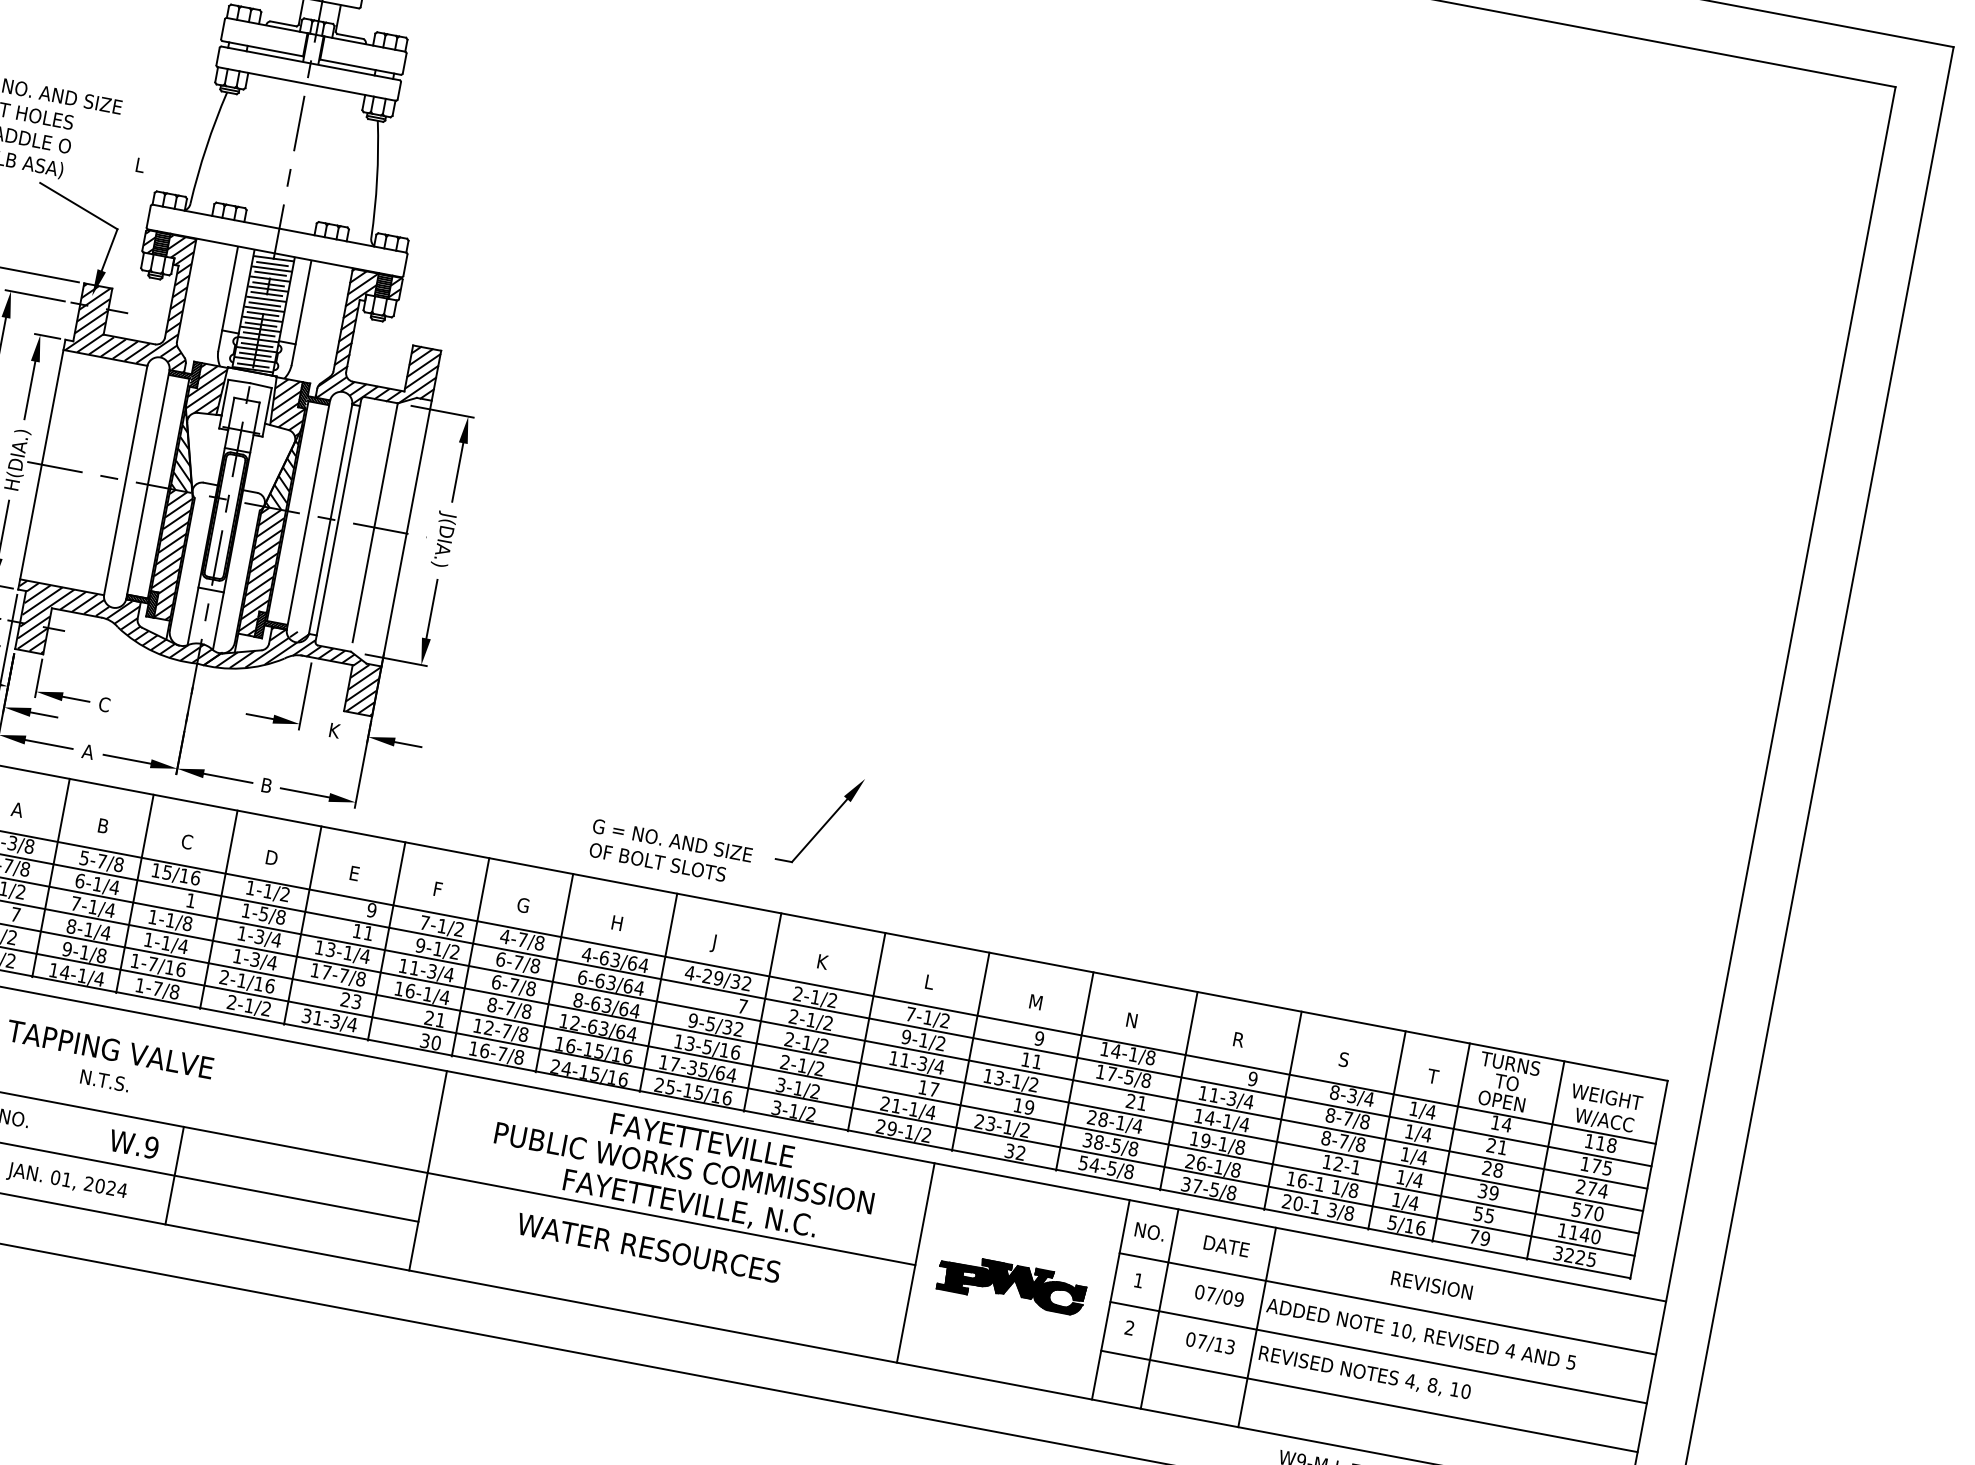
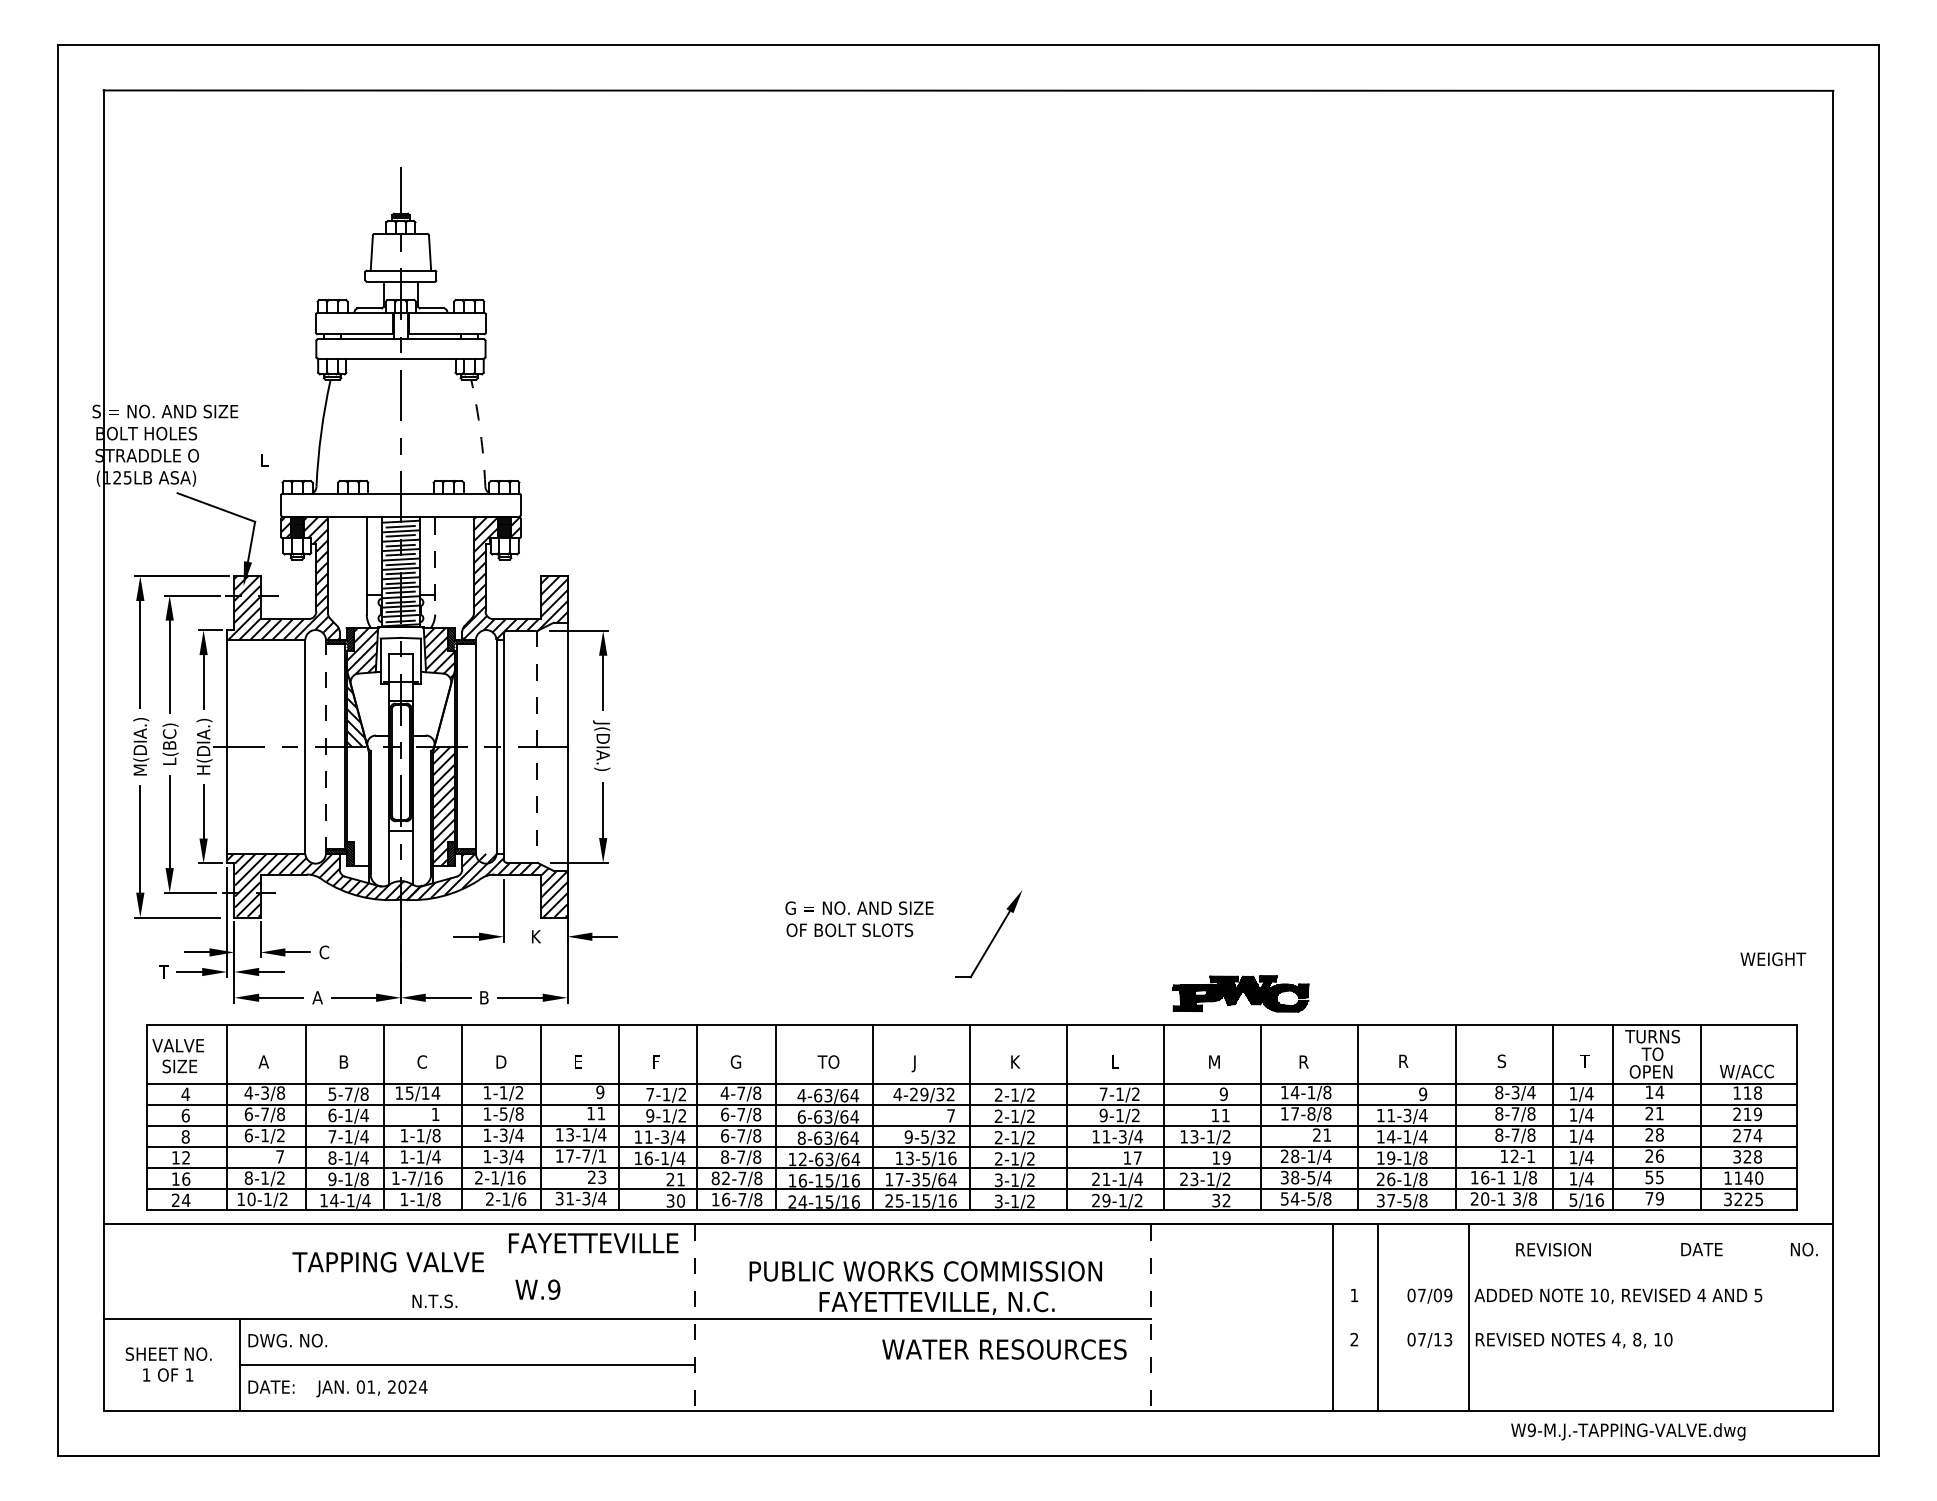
arc: (377, 179) -> (480, 432), solid -> dashed
line: (301, 313) -> (435, 566), solid -> dashed
hatch: (282, 469) -> (444, 710), removed
line: (148, 484) -> (326, 746), solid -> dashed
line: (375, 522) -> (537, 742), solid -> dashed
hatch: (170, 554) -> (358, 805), removed
text: (670, 852) -> (859, 919), moved
text: (195, 877) -> (435, 1092), 15/16 -> 15/14
text: (622, 923) -> (828, 1061), H -> TO
text: (361, 978) -> (602, 1155), 17-7/8 -> 17-7/1
text: (157, 988) -> (420, 1199), 1-7/8 -> 1-1/8
text: (266, 1008) -> (522, 1198), 2-1/2 -> 2-1/6
text: (1132, 1019) -> (1304, 1061), N -> R
text: (477, 1026) -> (715, 1178), 12-7/8 -> 82-7/8
text: (1129, 1077) -> (1311, 1113), 17-5/8 -> 17-8/8
text: (104, 1080) -> (434, 1301), moved
text: (1607, 1096) -> (1773, 958), moved
text: (702, 1140) -> (593, 1243), moved
text: (133, 1144) -> (537, 1289), moved
text: (1133, 1148) -> (1327, 1177), 38-5/8 -> 38-5/4
text: (1596, 1165) -> (1747, 1113), 175 -> 219
line: (428, 1170) -> (695, 1317), solid -> dashed
line: (174, 1175) -> (467, 1364), removed
text: (1488, 1191) -> (1654, 1155), 39 -> 26
text: (1587, 1211) -> (1747, 1156), 570 -> 328
text: (1149, 1231) -> (1803, 1249), moved
text: (1226, 1246) -> (1701, 1249), moved
text: (648, 1248) -> (1004, 1349), moved
line: (915, 1262) -> (1150, 1317), solid -> dashed
part: (1011, 1283) -> (1240, 993), moved
text: (1431, 1285) -> (1553, 1249), moved
line: (1387, 1303) -> (1582, 1273), removed
line: (1378, 1352) -> (1582, 1319), removed
line: (1368, 1401) -> (1582, 1365), removed

